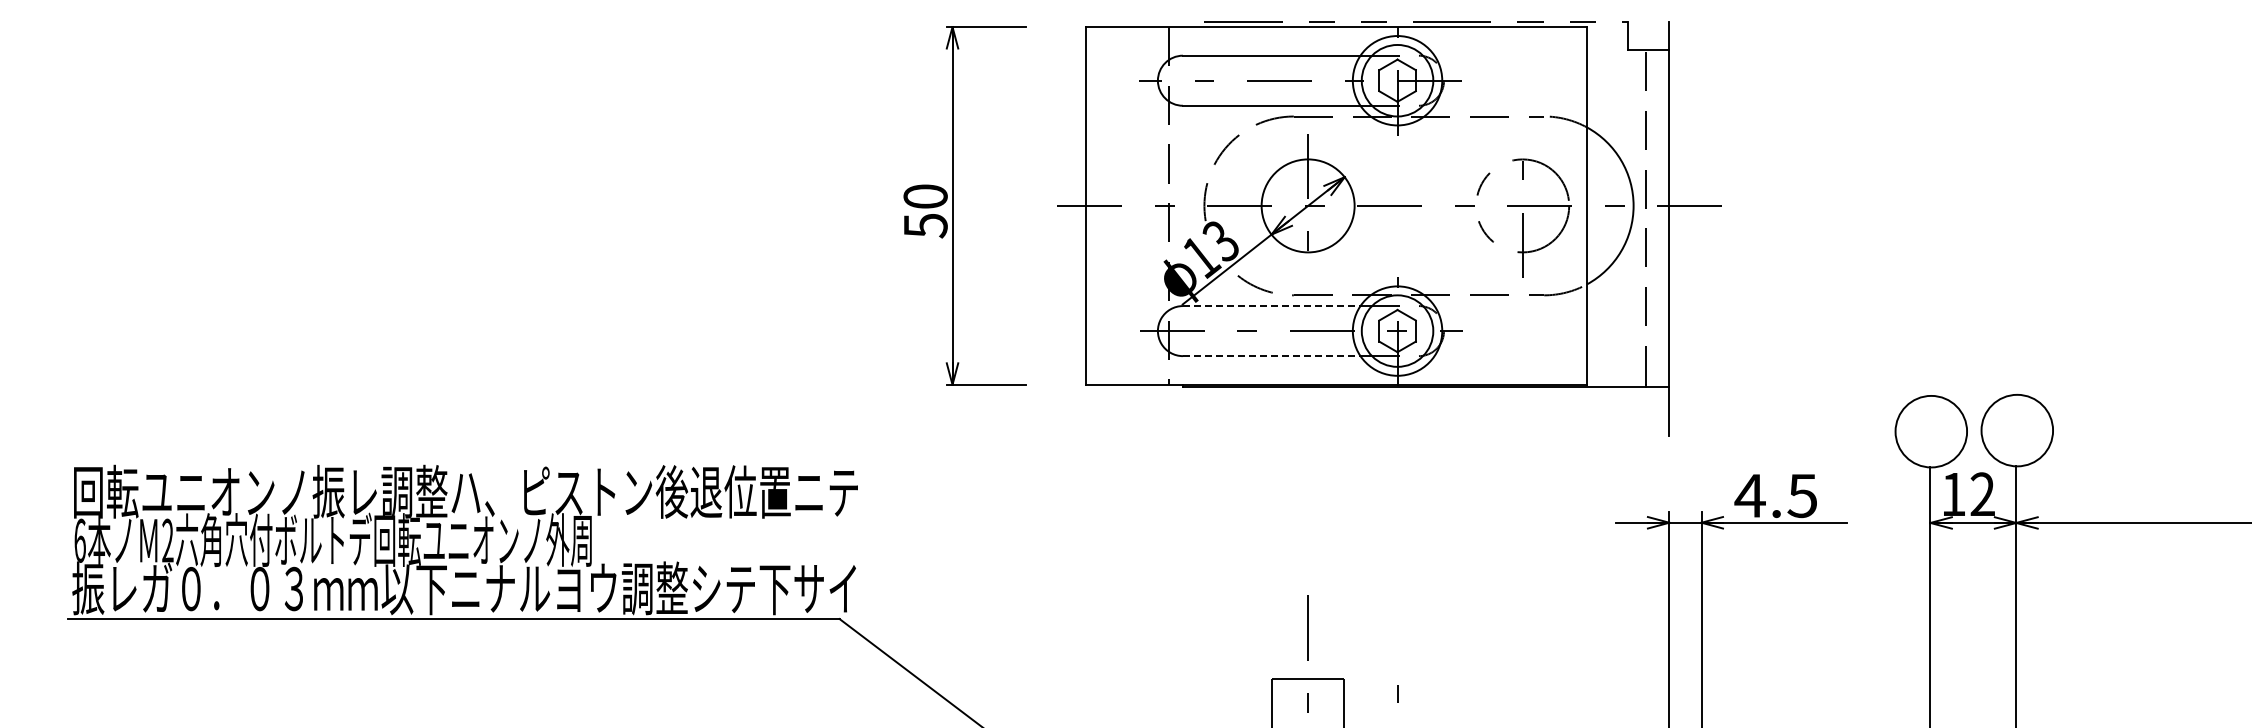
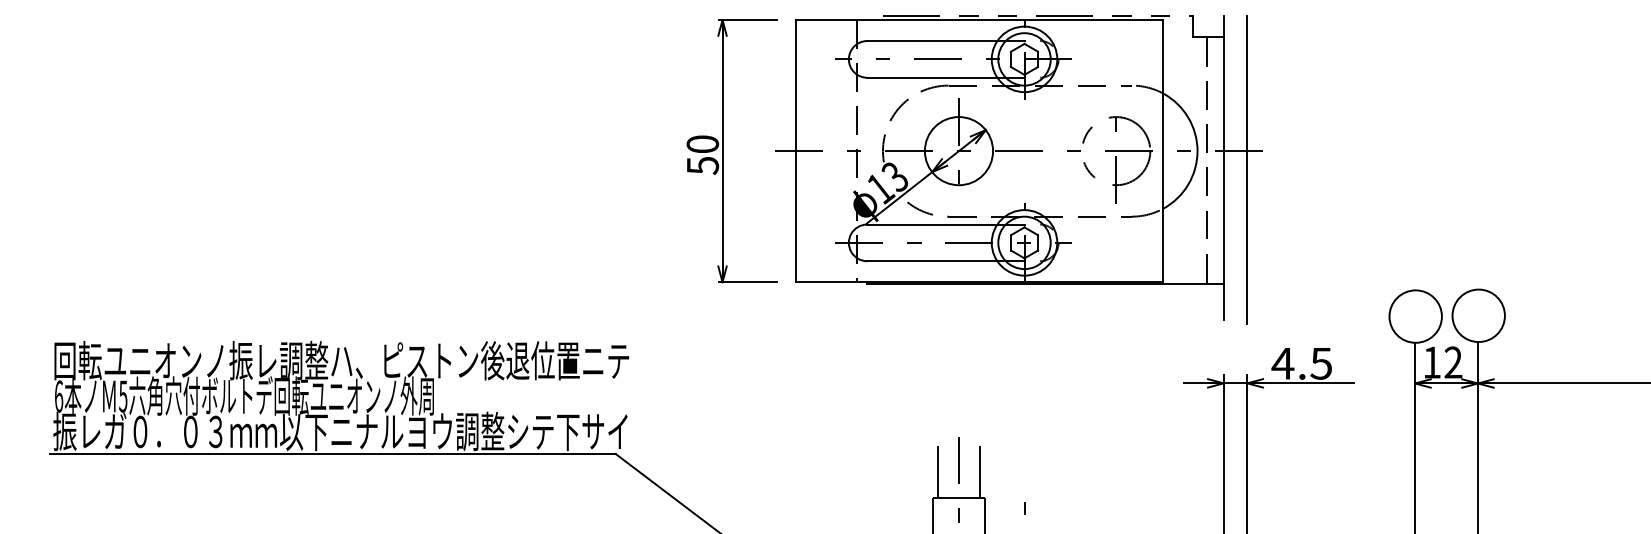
part: (953, 205) -> (723, 150), moved
line: (1701, 231) -> (1247, 169), added
line: (1271, 306) -> (932, 224), dashed -> solid
line: (1271, 356) -> (932, 261), dashed -> solid
text: (167, 540) -> (123, 396), 2 -> 5
line: (1279, 643) -> (938, 471), added
line: (1336, 643) -> (979, 471), added

